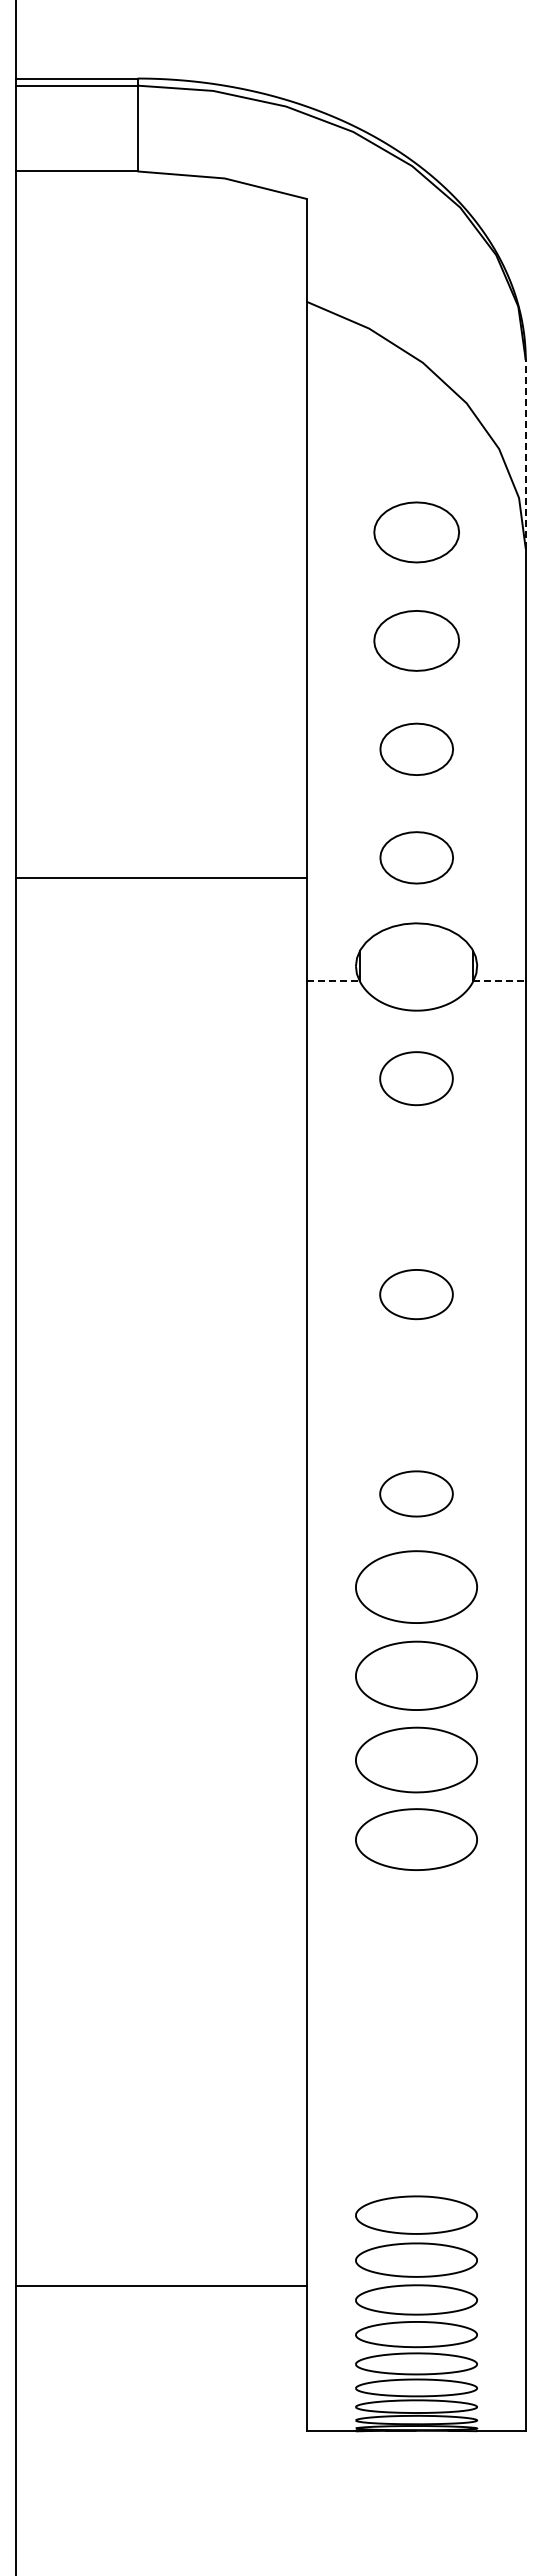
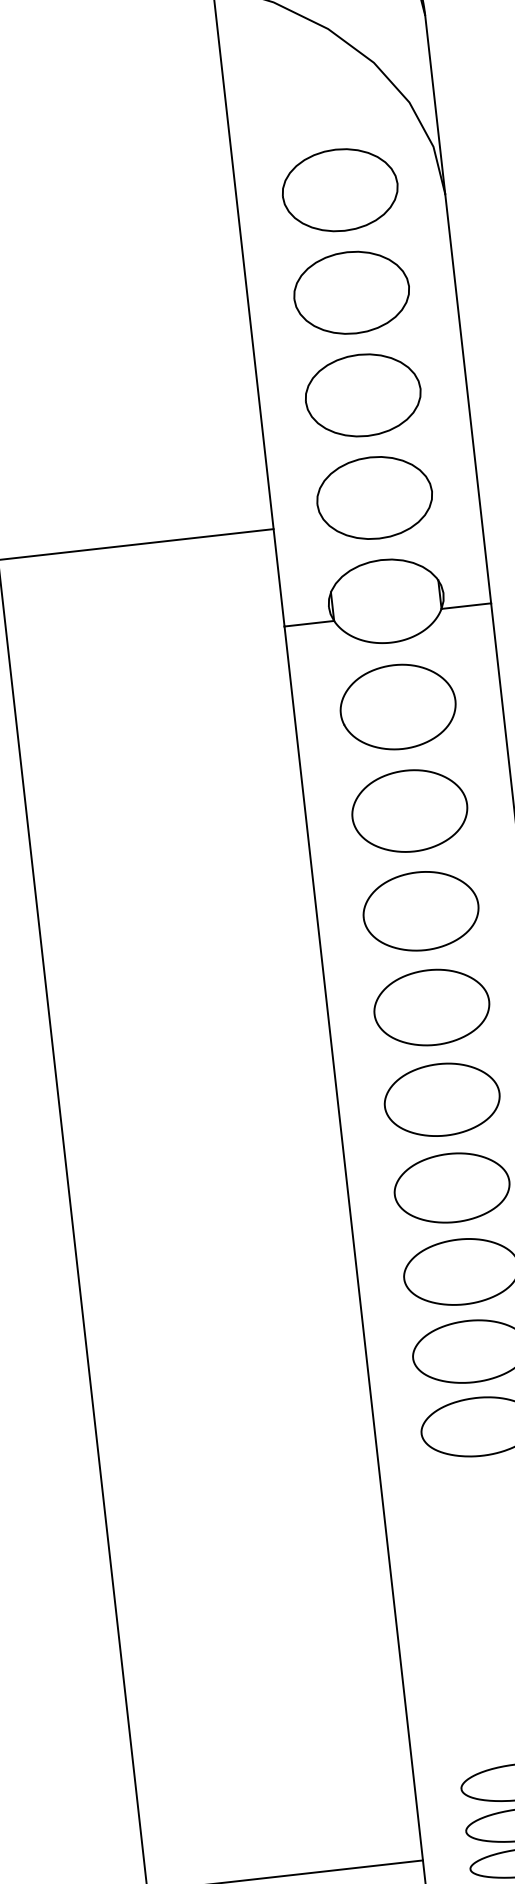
line: (525, 454) -> (434, 104), dashed -> solid
part: (416, 532) -> (340, 190), size x1.43
part: (416, 640) -> (351, 292), size x1.43
part: (416, 749) -> (363, 395), size x1.67
part: (416, 857) -> (374, 497), size x1.67
line: (334, 981) -> (310, 623), dashed -> solid
line: (500, 981) -> (467, 606), dashed -> solid
part: (416, 1078) -> (398, 706), size x1.67
part: (416, 1188) -> (409, 810), added
part: (416, 1294) -> (420, 911), size x1.67
part: (416, 1396) -> (431, 1007), added
part: (416, 1493) -> (442, 1099), size x1.67

